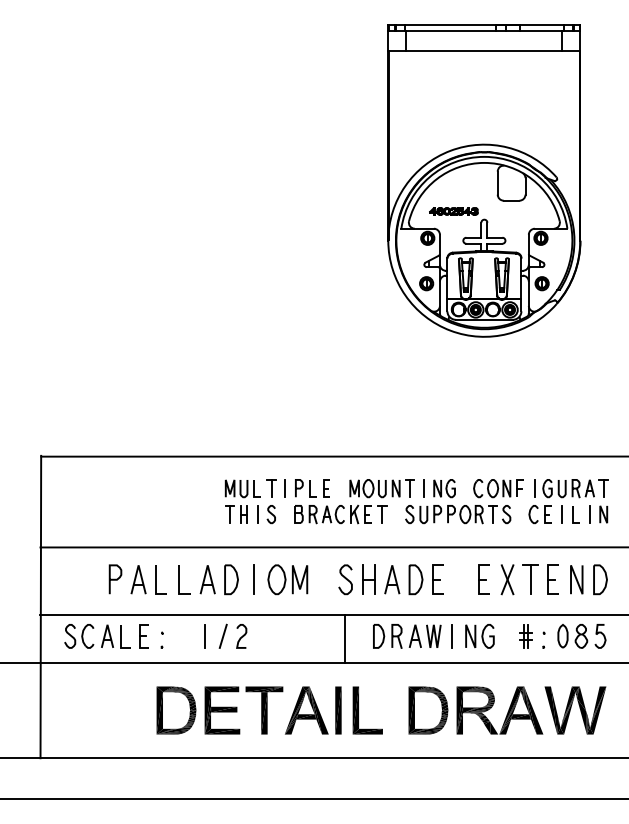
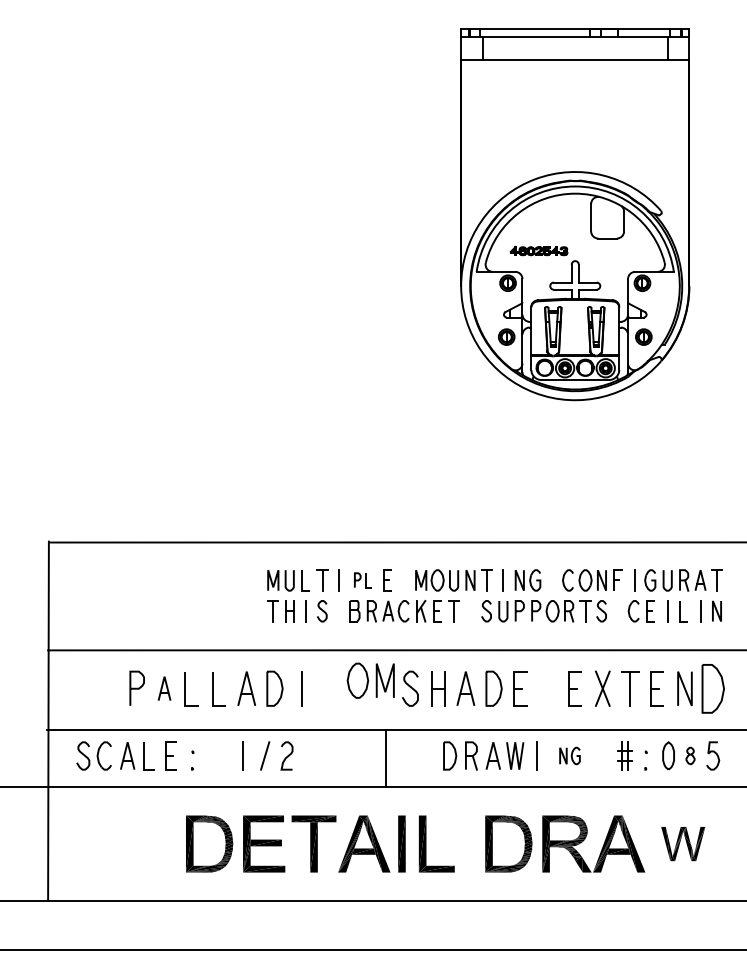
part: (305, 488) -> (362, 580), size x0.7
part: (138, 579) -> (164, 688), size x0.7
part: (287, 579) -> (370, 680), moved
part: (599, 579) -> (712, 688), size x1.4
part: (479, 635) -> (569, 755), size x0.6
part: (581, 635) -> (690, 755), size x0.6
line: (345, 638) -> (386, 758), moved
part: (574, 710) -> (682, 843), size x0.6

